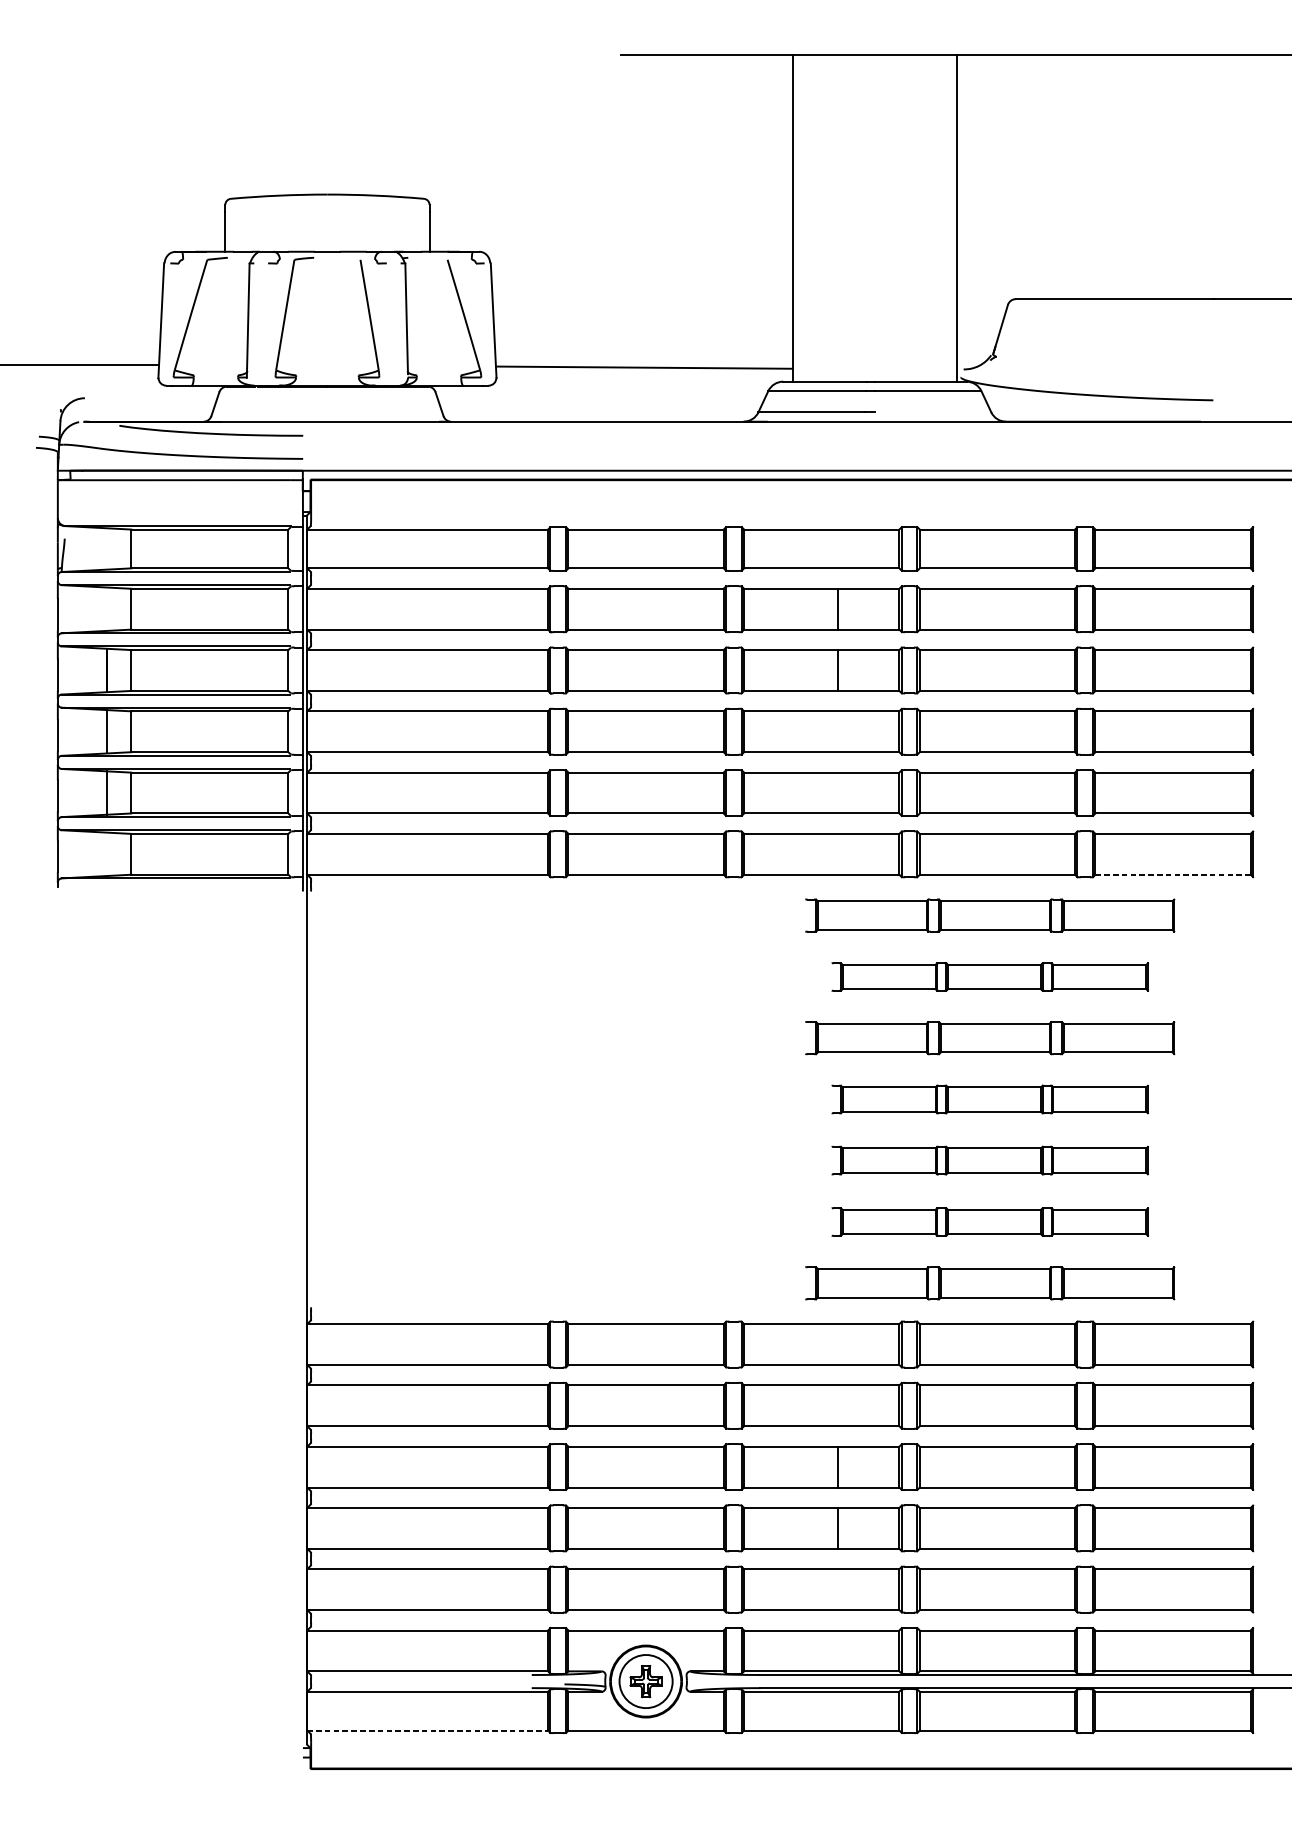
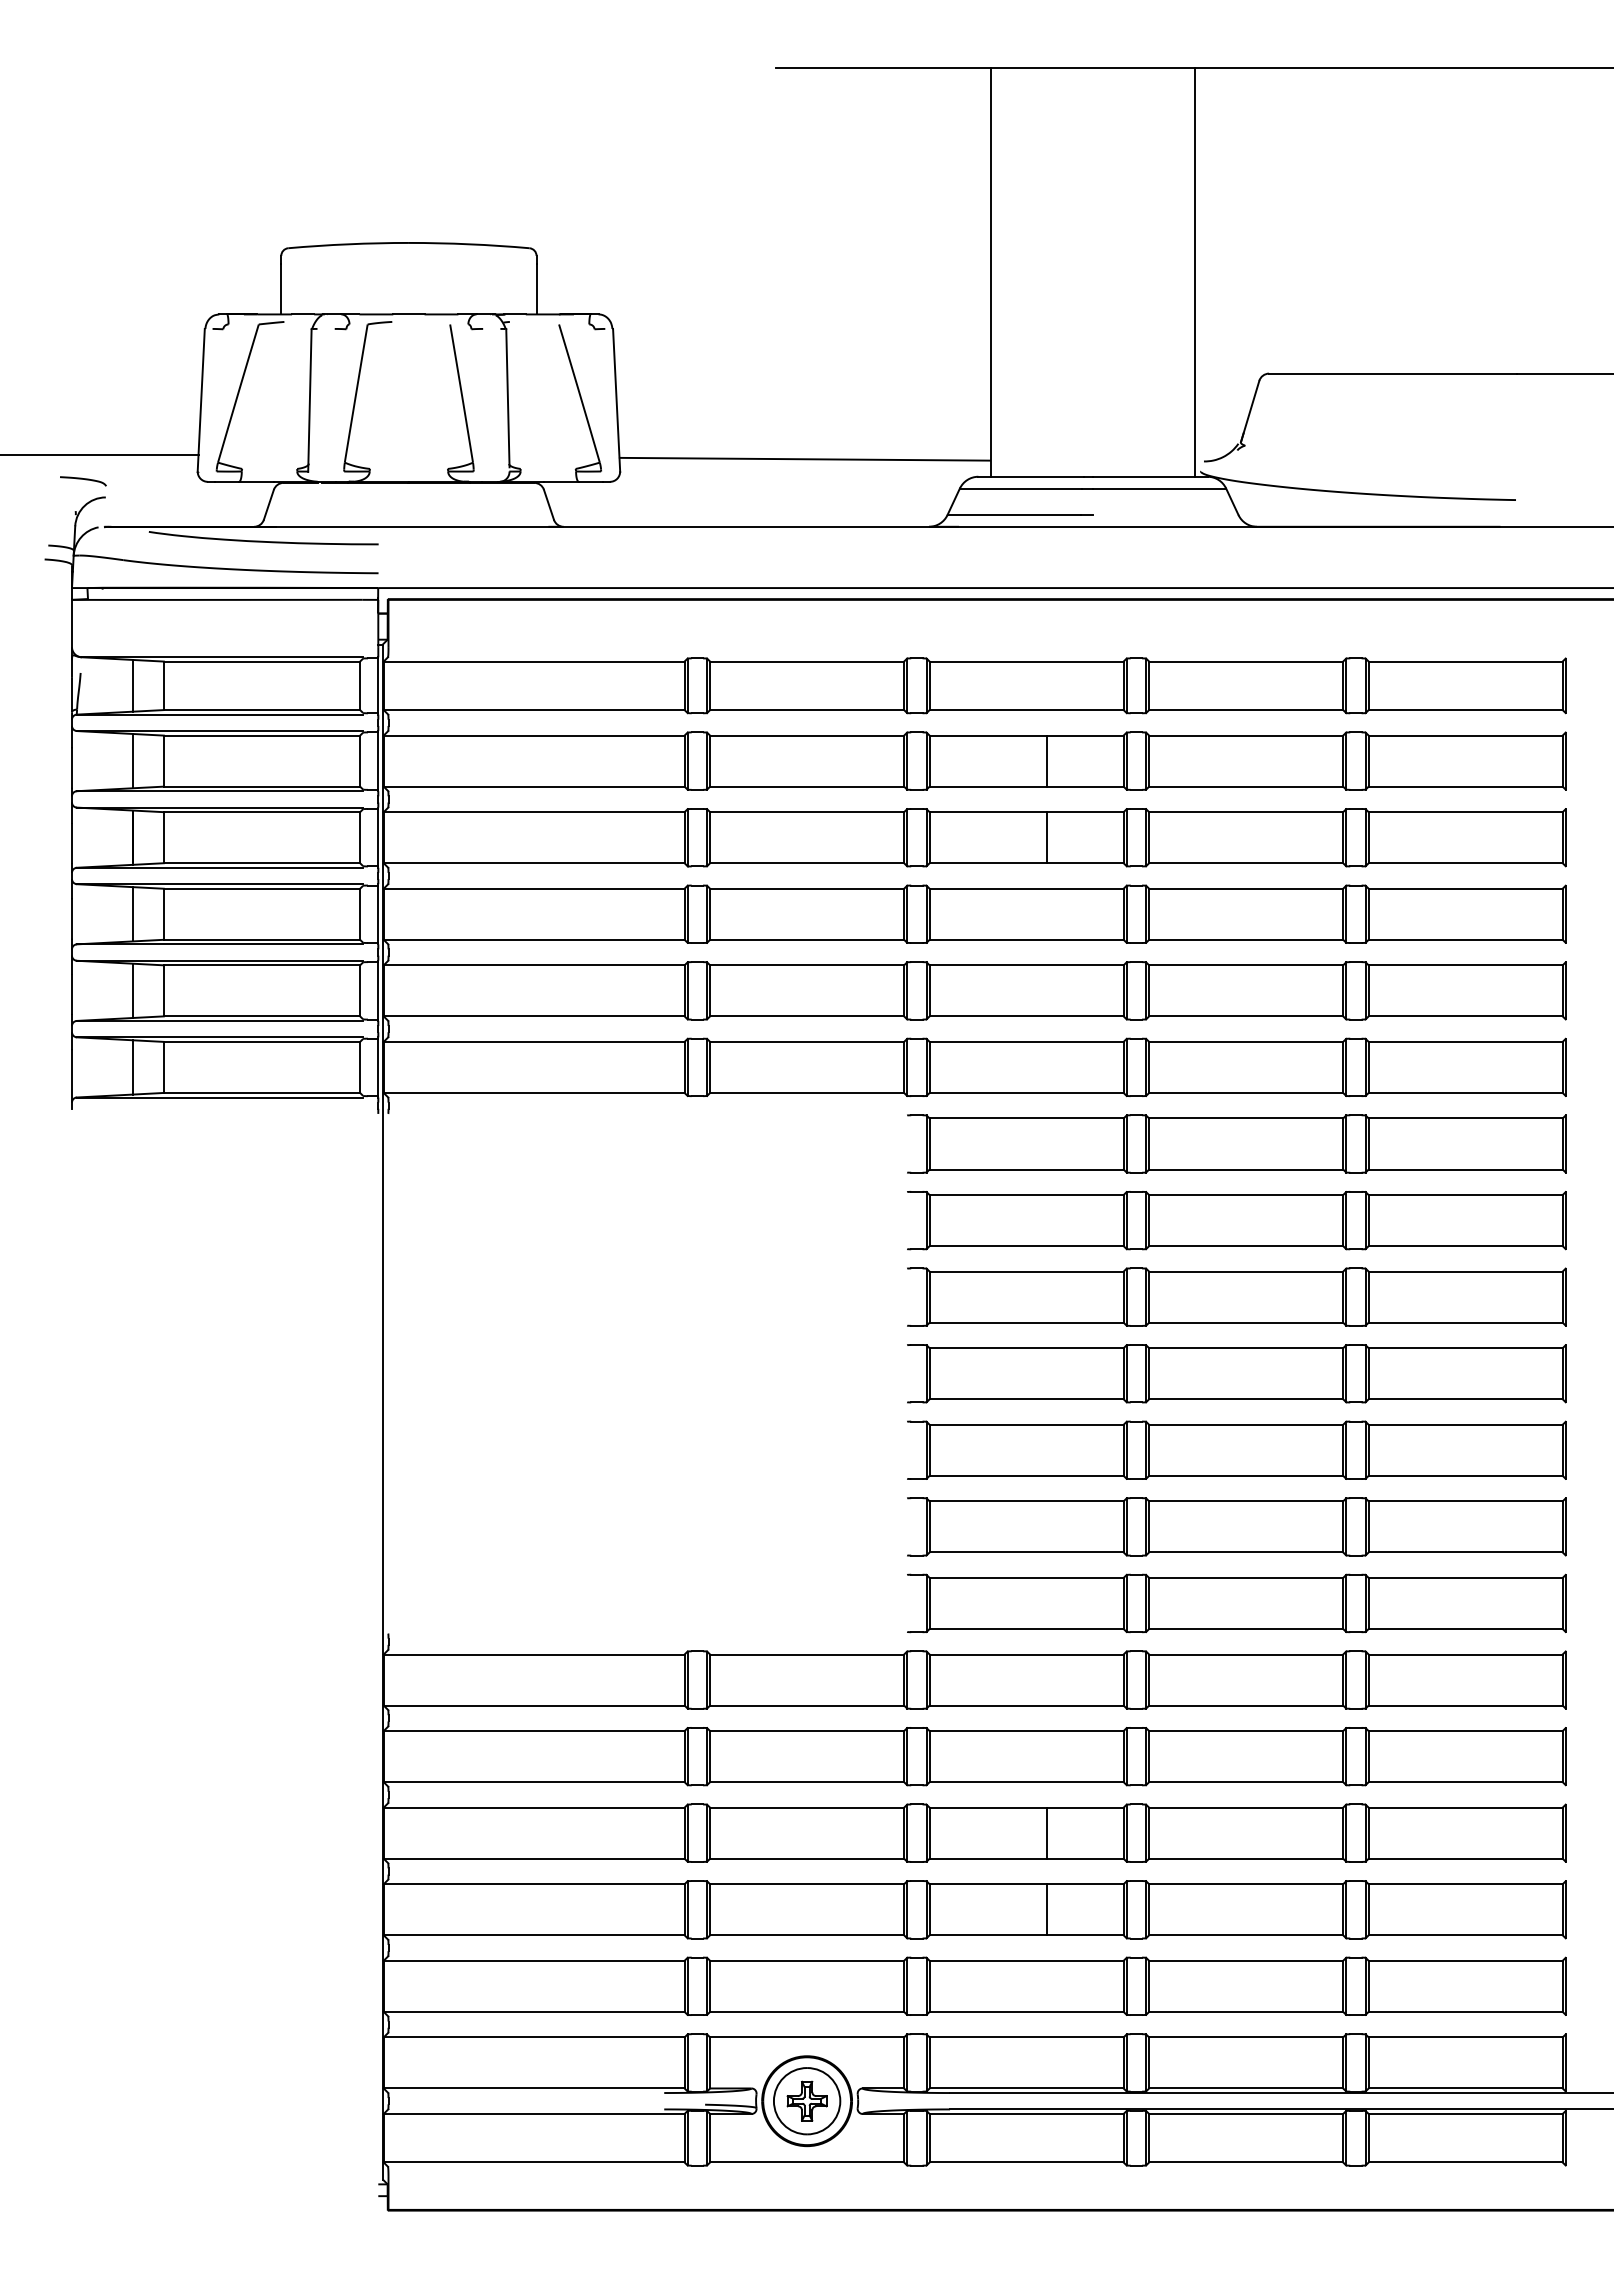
curve: (67, 383) -> (83, 479), added
line: (107, 548) -> (133, 685), added
line: (107, 608) -> (133, 760), added
line: (107, 854) -> (133, 1067), added
line: (1172, 874) -> (1465, 1092), dashed -> solid
part: (989, 915) -> (1236, 1143), size x1.43
part: (989, 976) -> (1236, 1220), size x1.67
part: (989, 1037) -> (1236, 1296), size x1.43
part: (989, 1099) -> (1236, 1373), size x1.67
part: (989, 1160) -> (1236, 1449), size x1.67
part: (989, 1221) -> (1236, 1526), size x1.67
part: (989, 1283) -> (1236, 1603), size x1.43
line: (427, 1730) -> (534, 2162), dashed -> solid

